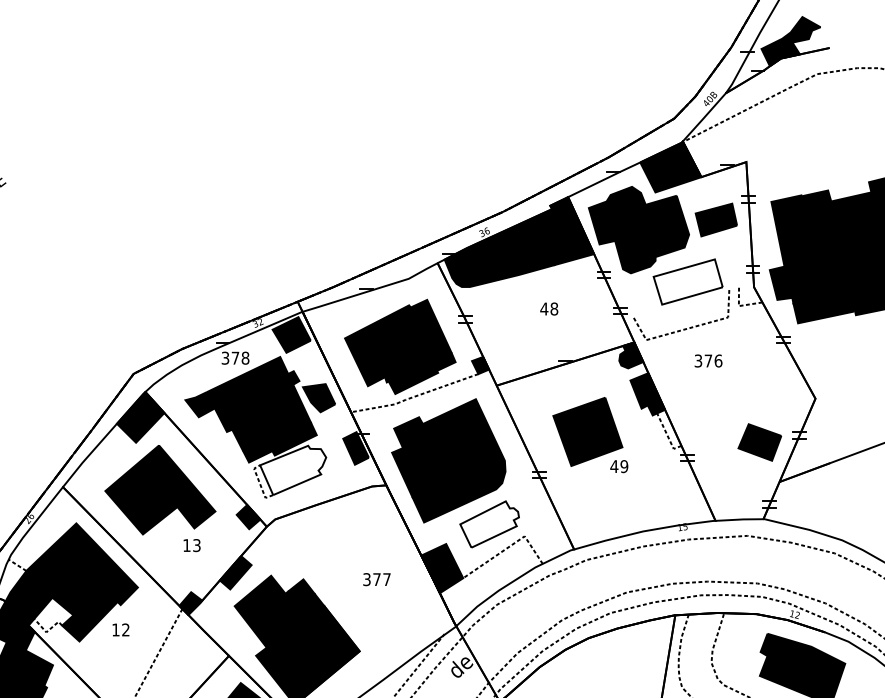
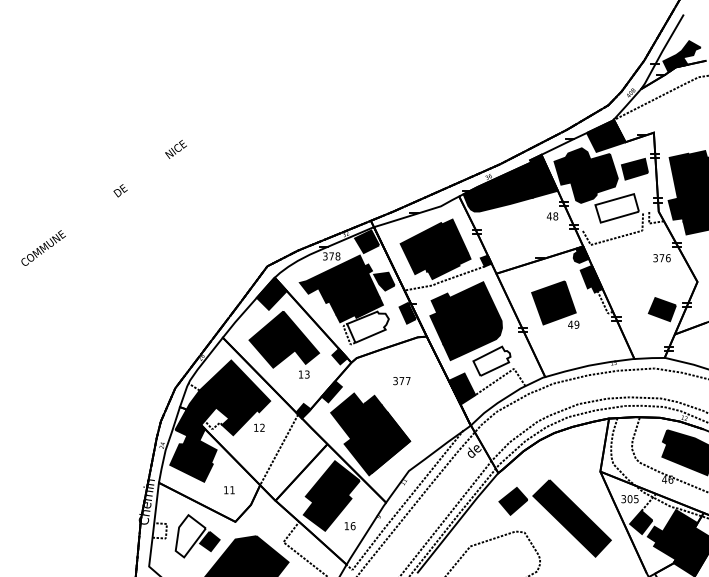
text: (549, 309) -> (552, 216), moved
text: (707, 361) -> (661, 258), moved
text: (376, 580) -> (401, 381), moved

